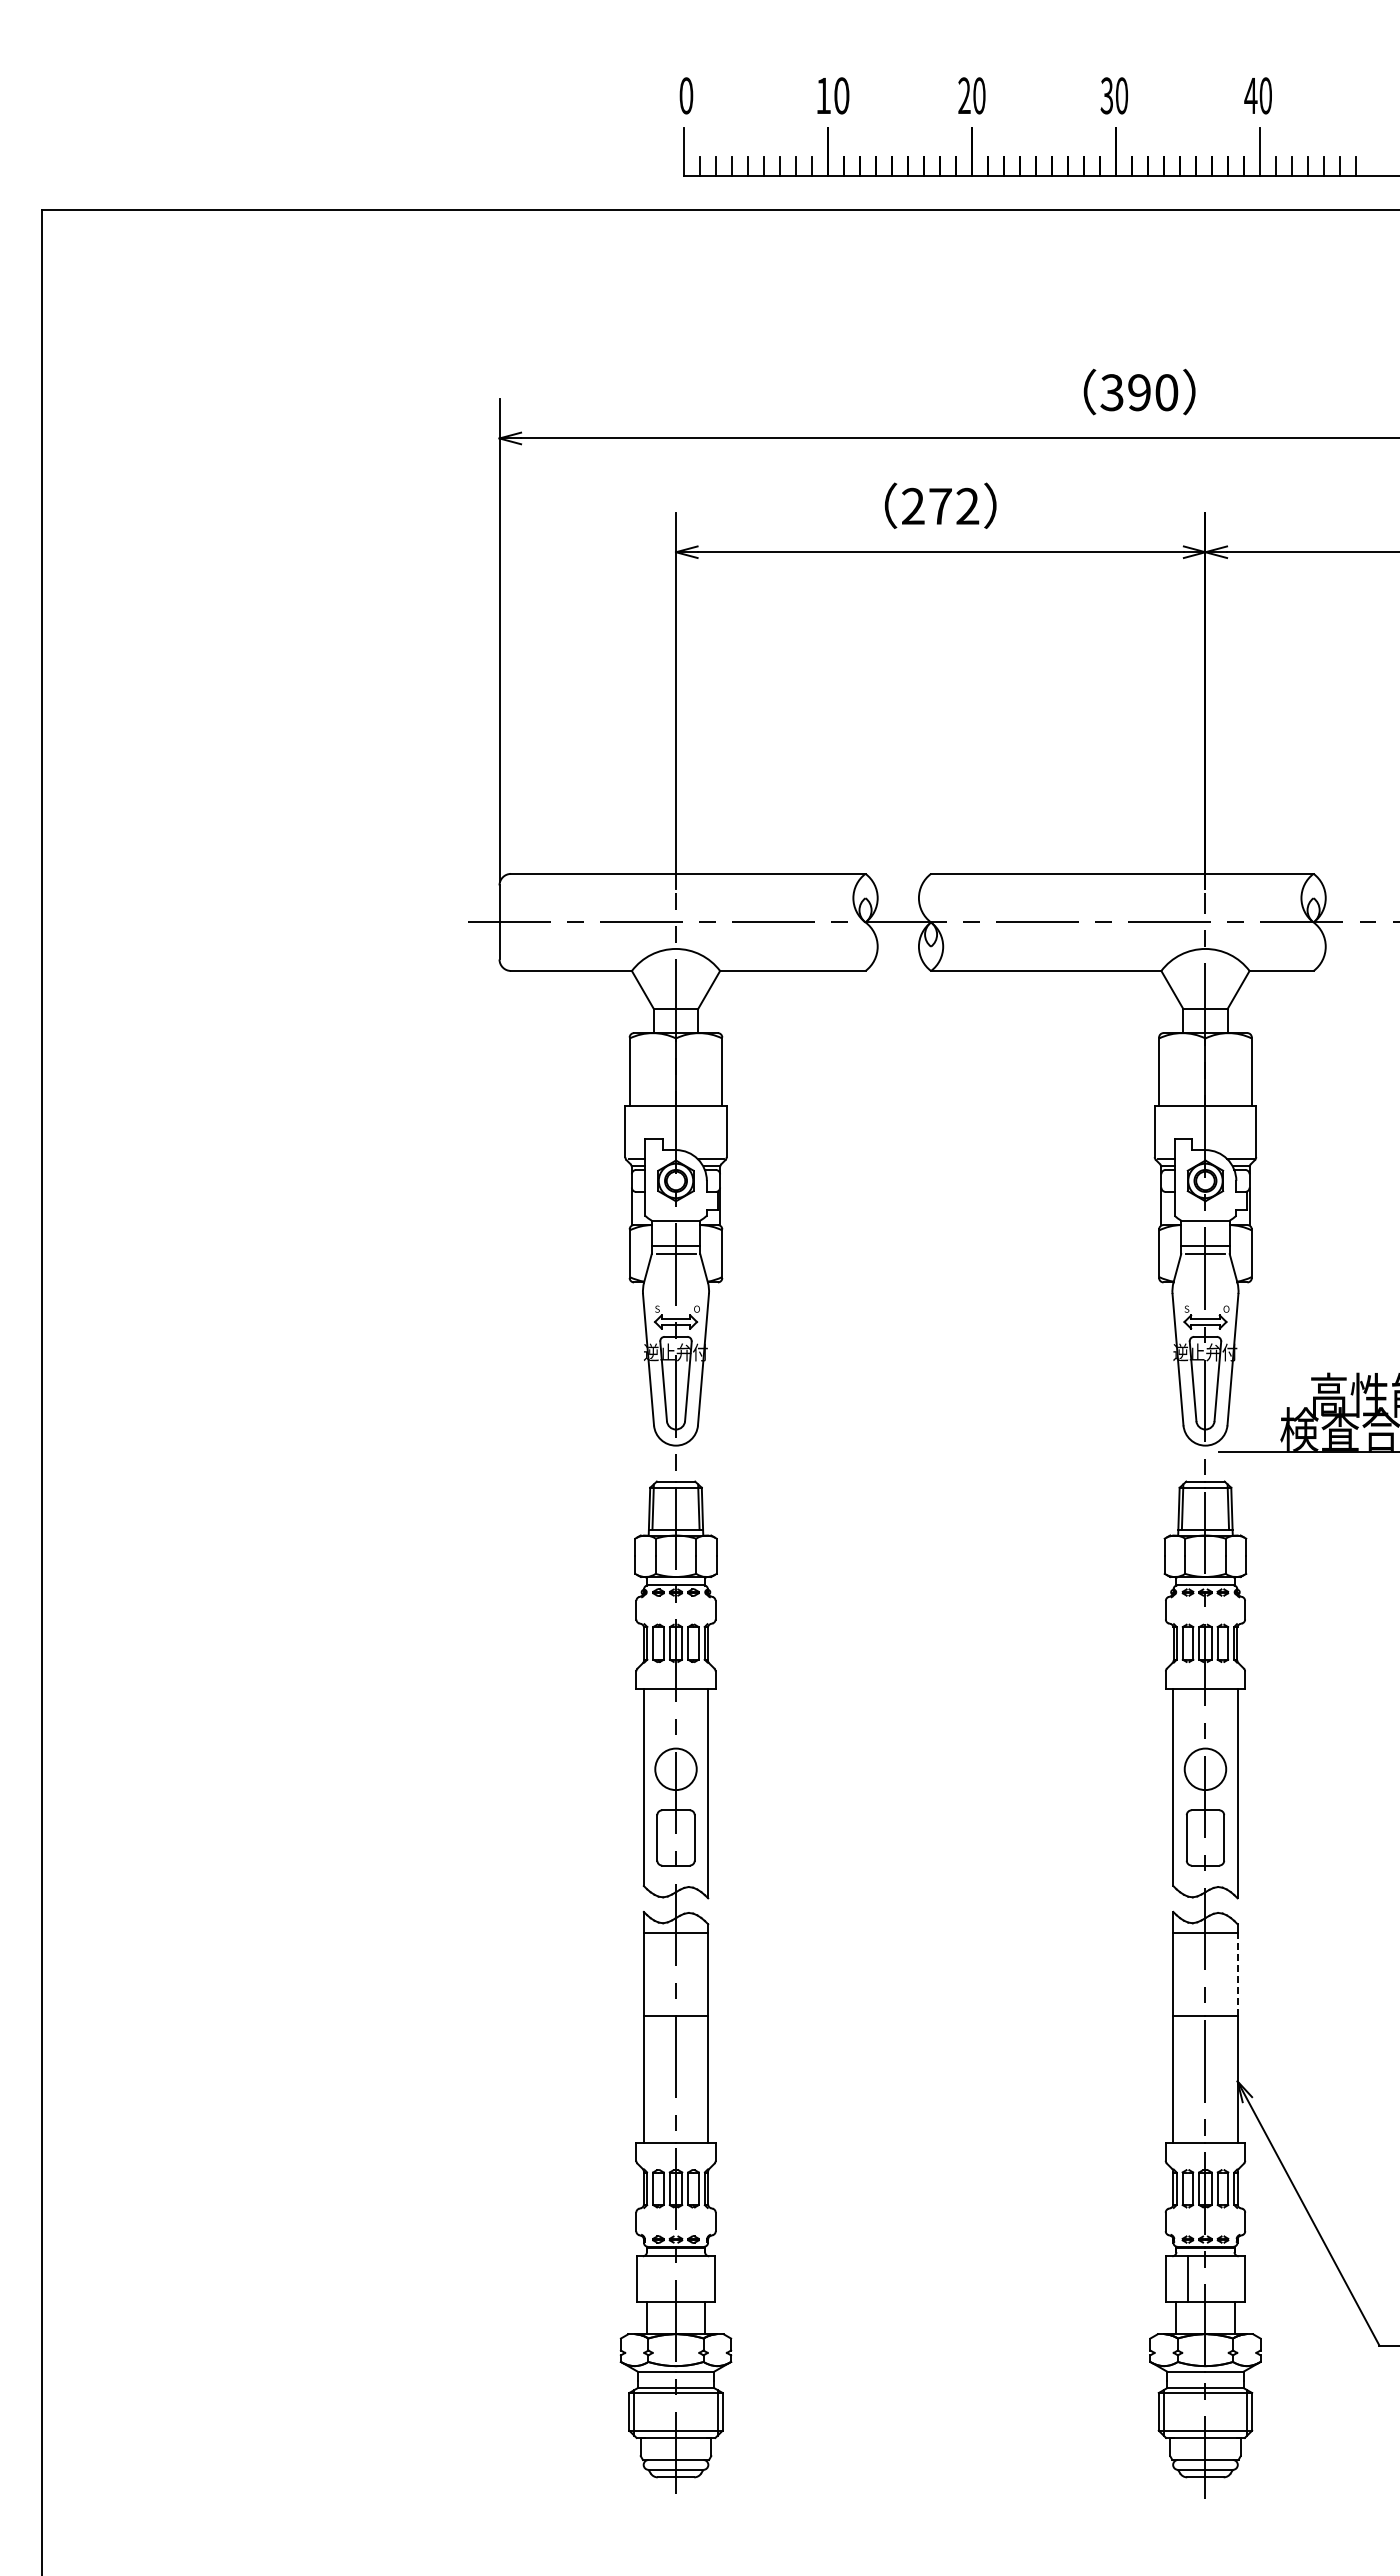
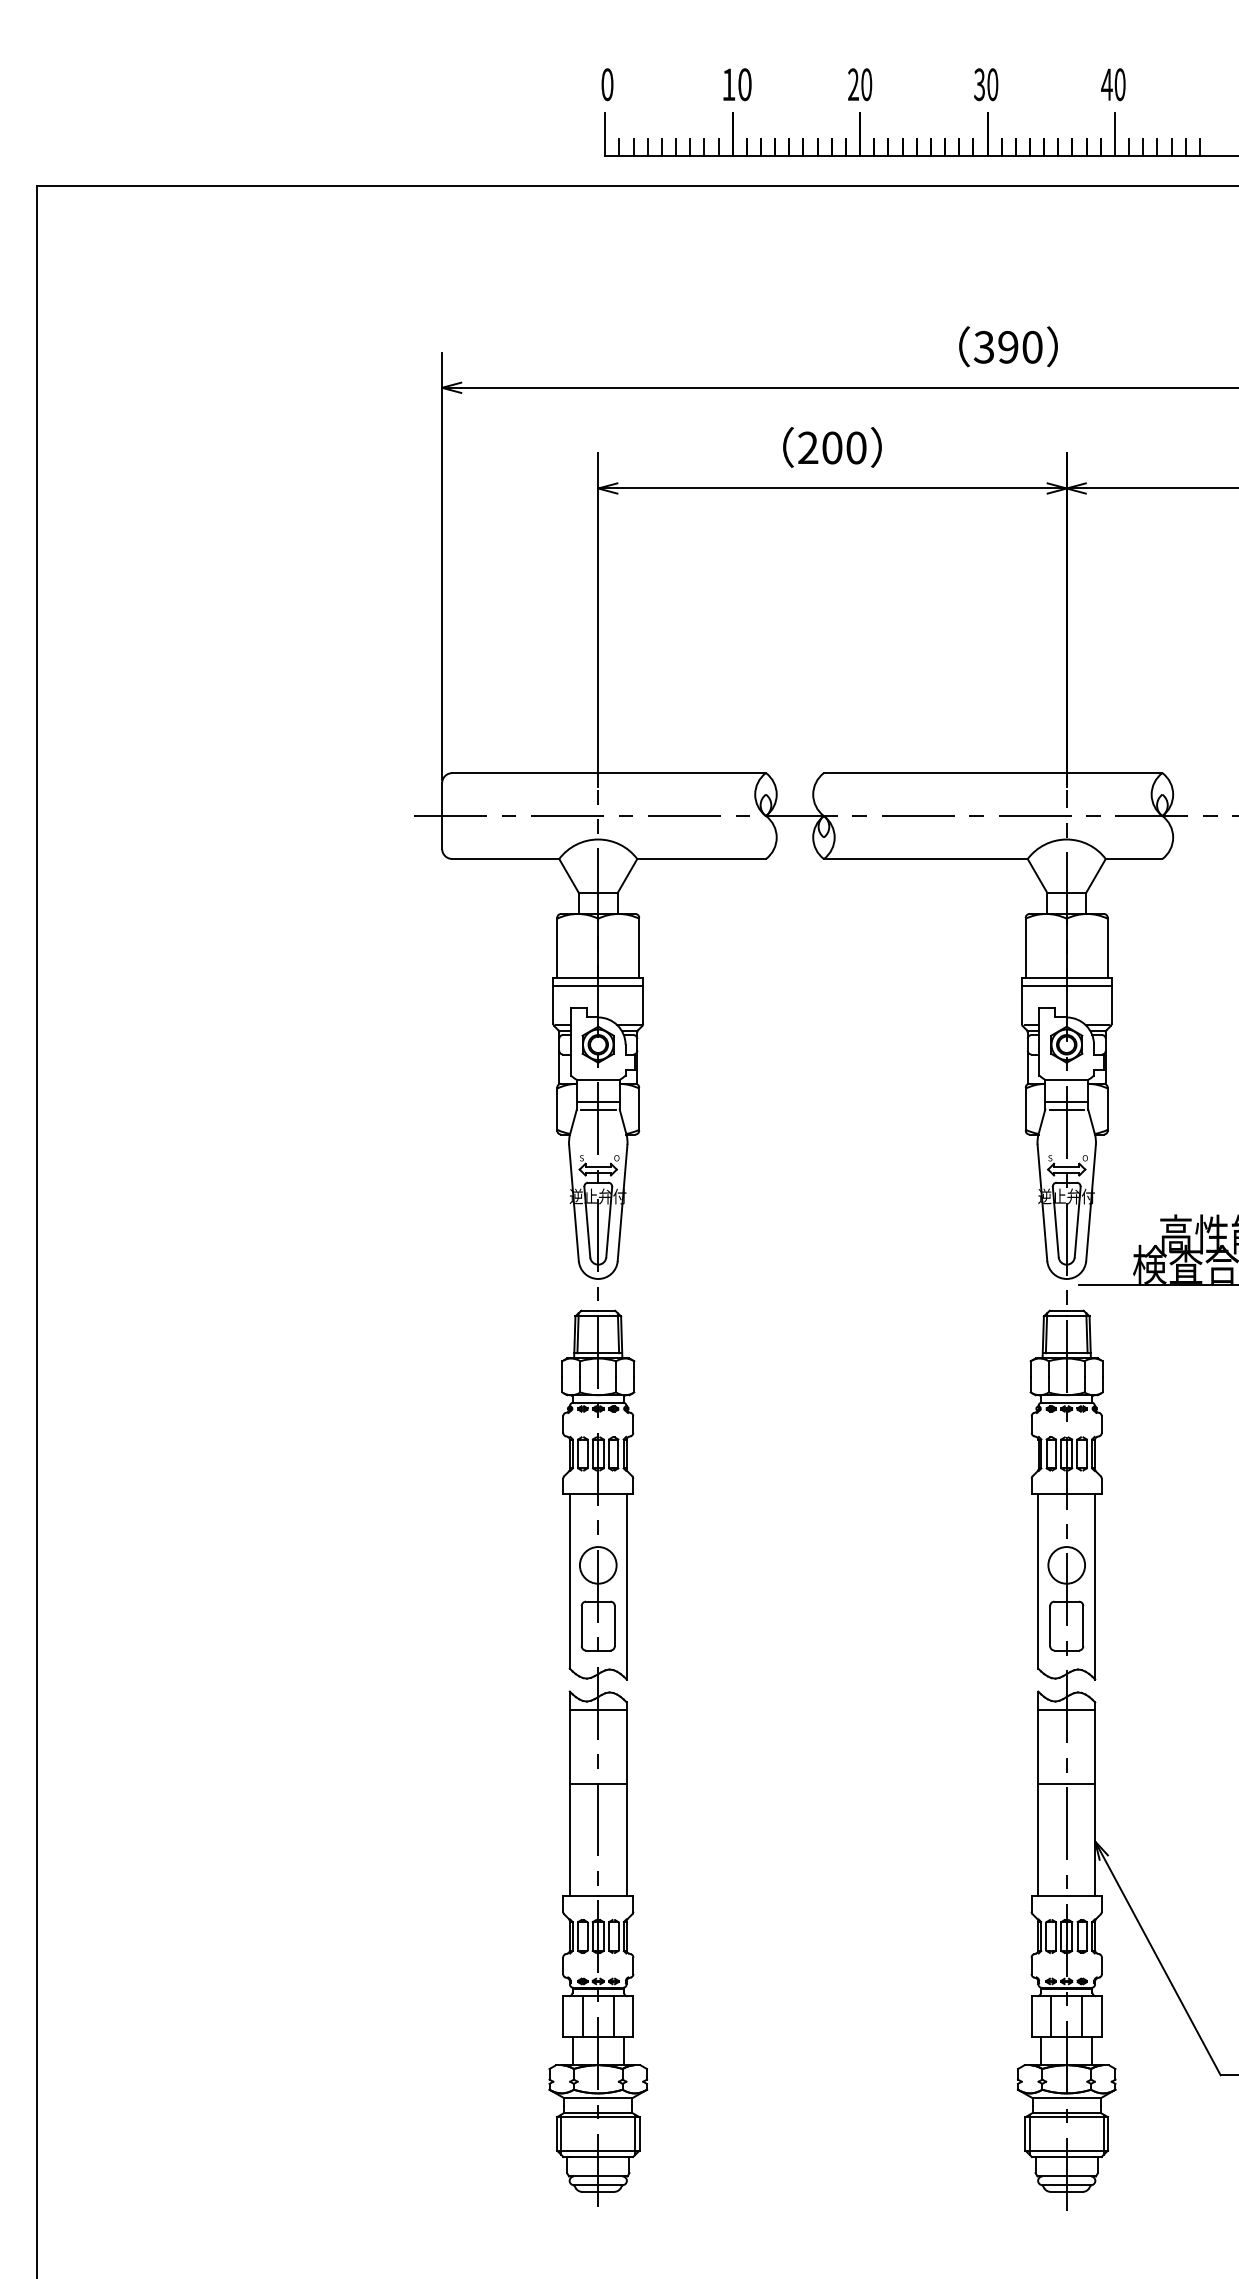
text: (954, 506) -> (844, 448), 272 -> 200
line: (675, 1114) -> (597, 985), added
line: (1205, 1114) -> (1066, 985), added
line: (1237, 1974) -> (1095, 1746), dashed -> solid
line: (658, 2278) -> (582, 2015), added
line: (693, 2278) -> (613, 2015), added
line: (1223, 2278) -> (1082, 2015), added

